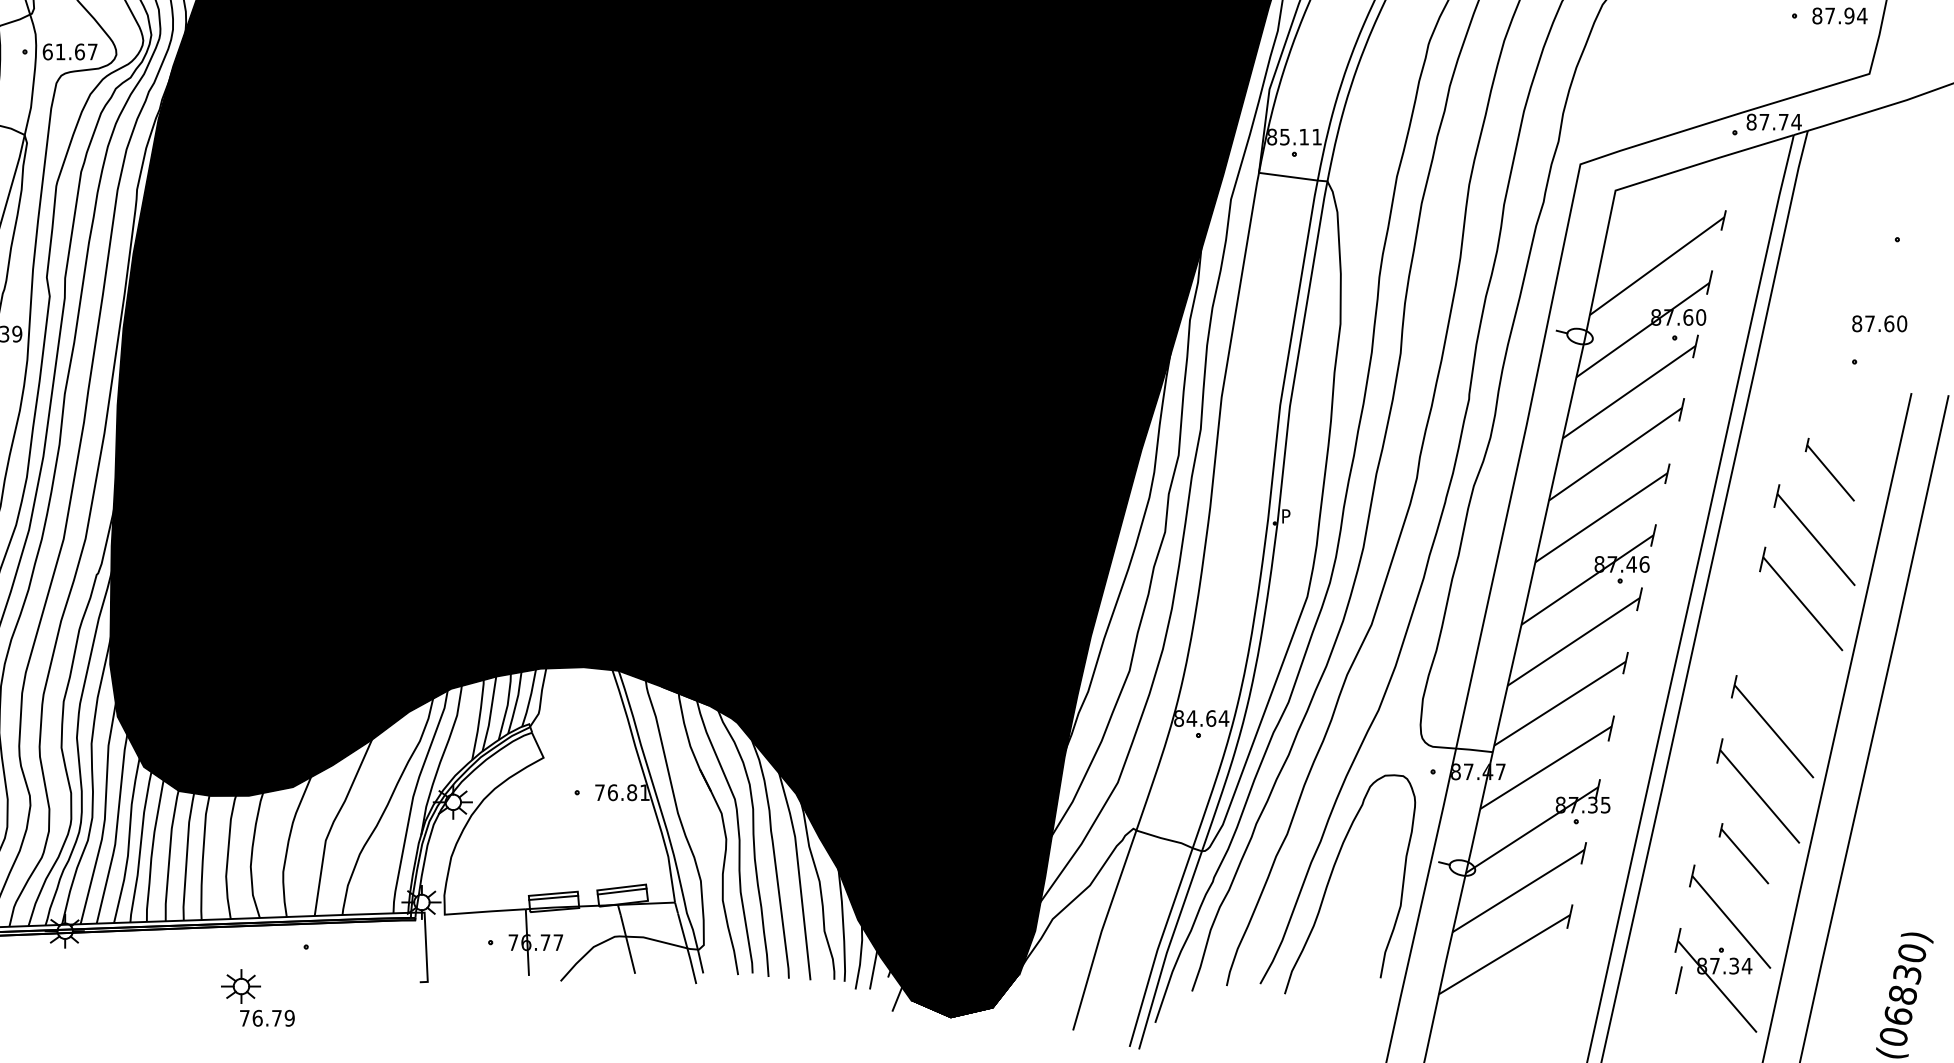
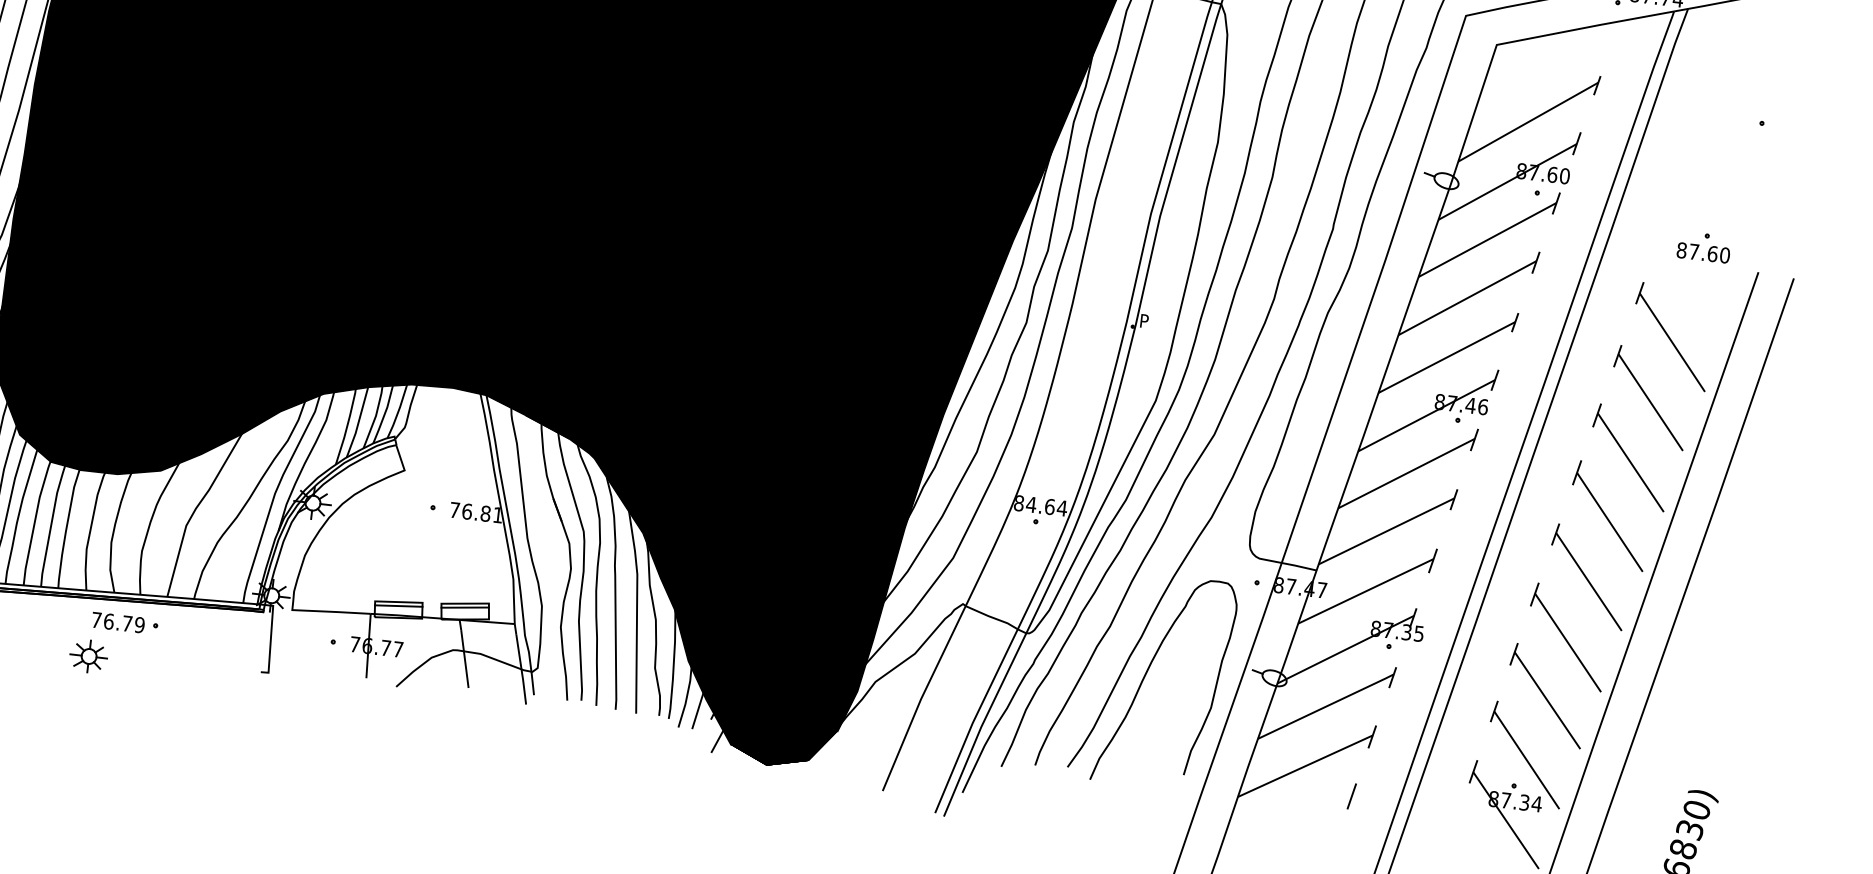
text: (1879, 323) -> (1703, 252), moved
part: (1829, 469) -> (1671, 336), size x1.67
part: (1786, 661) -> (1608, 516), added
part: (1743, 853) -> (1546, 695), size x1.67
line: (1678, 980) -> (1351, 796), moved
text: (267, 1018) -> (118, 622), moved

